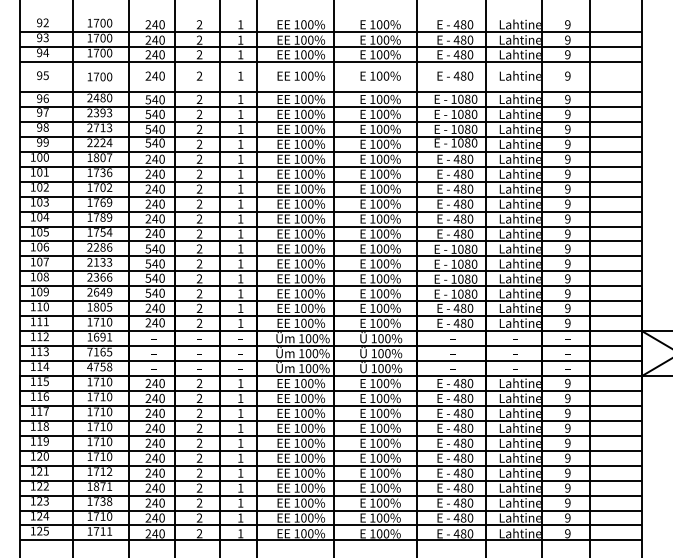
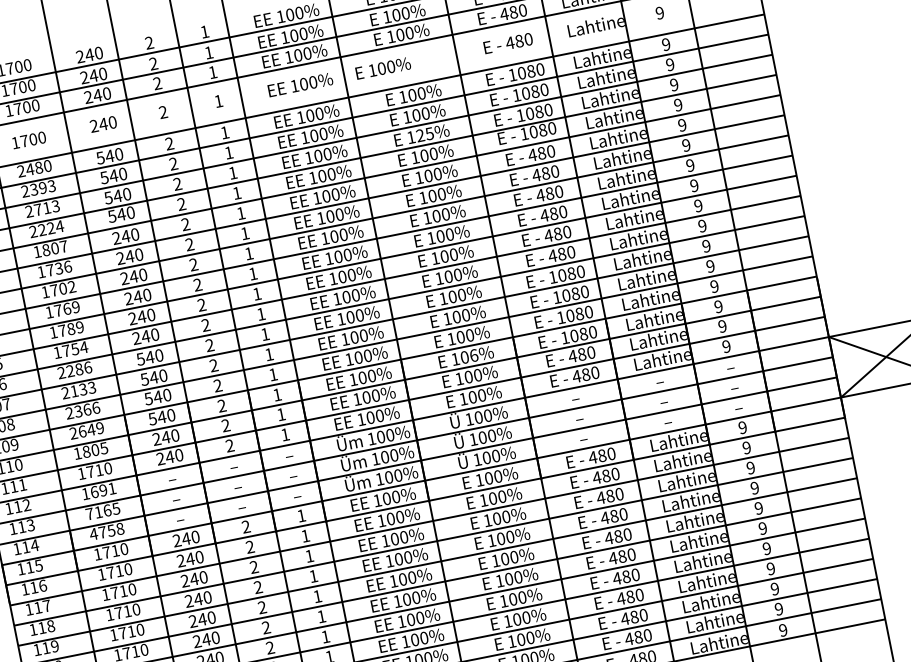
text: (380, 75) -> (382, 67), moved
text: (382, 128) -> (424, 133), 100% -> 125%
text: (386, 293) -> (473, 355), 100% -> 106%

